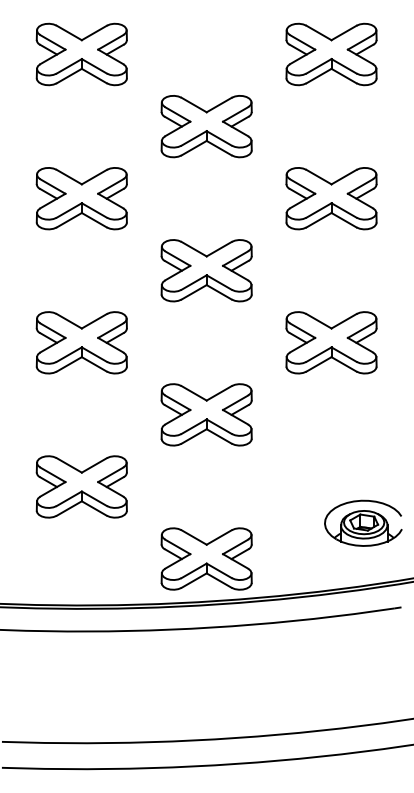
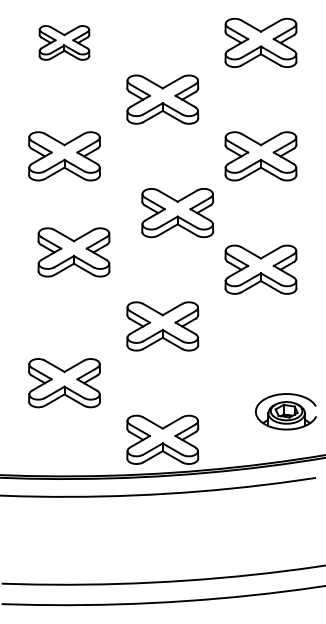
part: (81, 54) -> (64, 42), size x0.7
part: (206, 270) -> (177, 212), moved
part: (81, 342) -> (73, 252), moved

